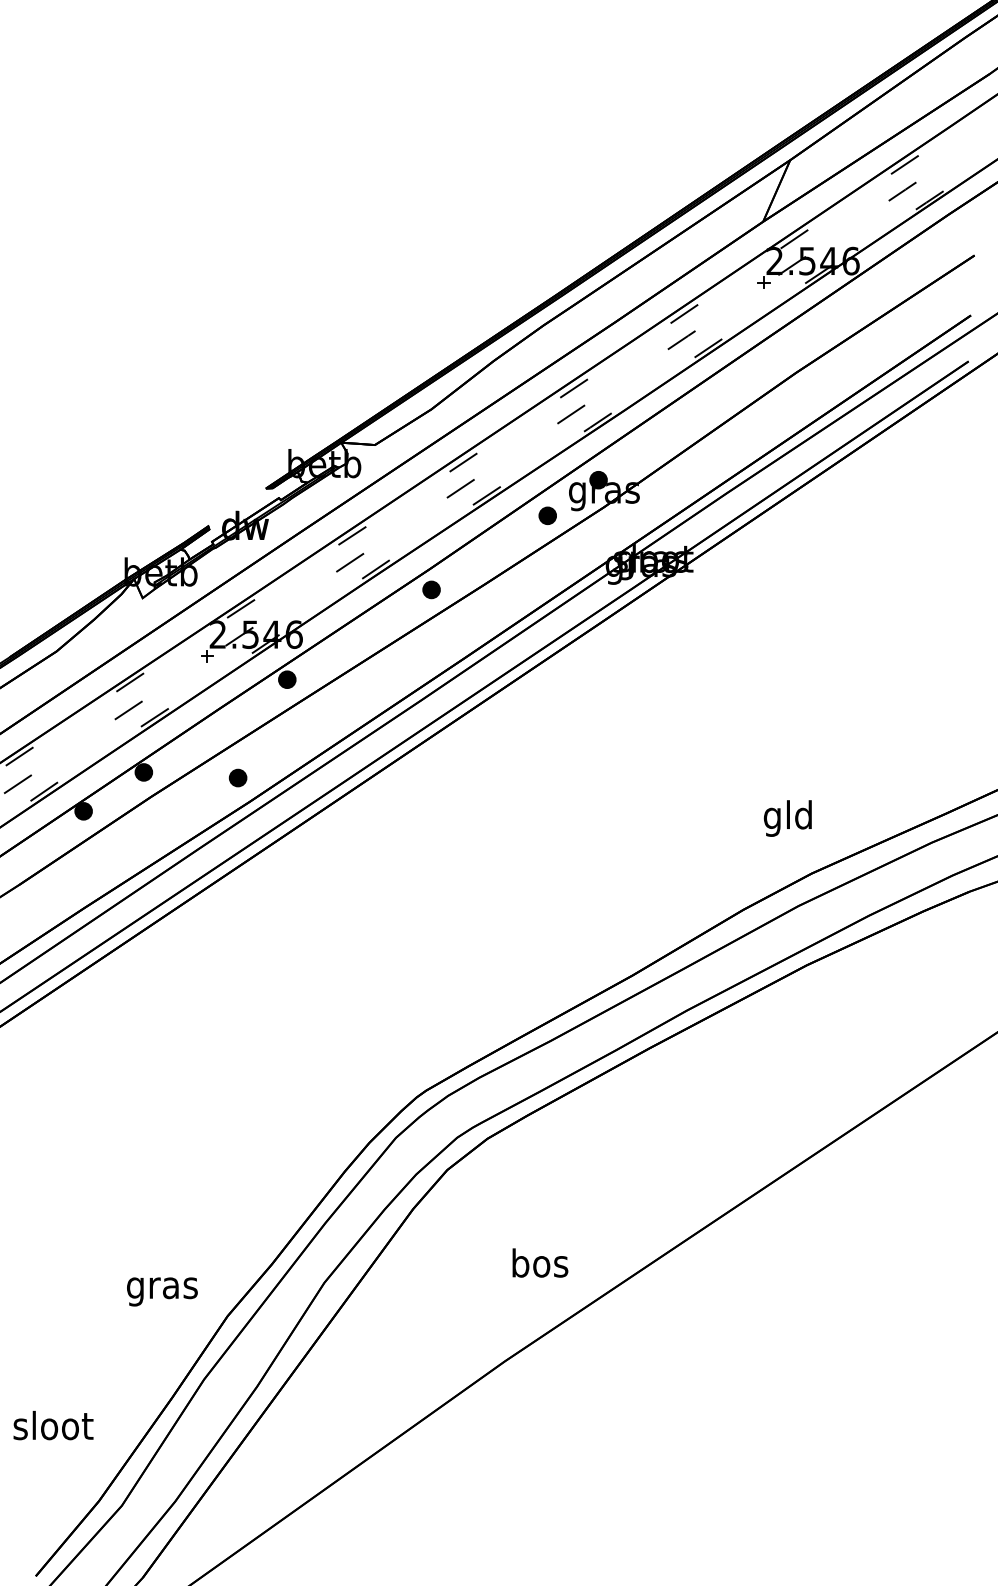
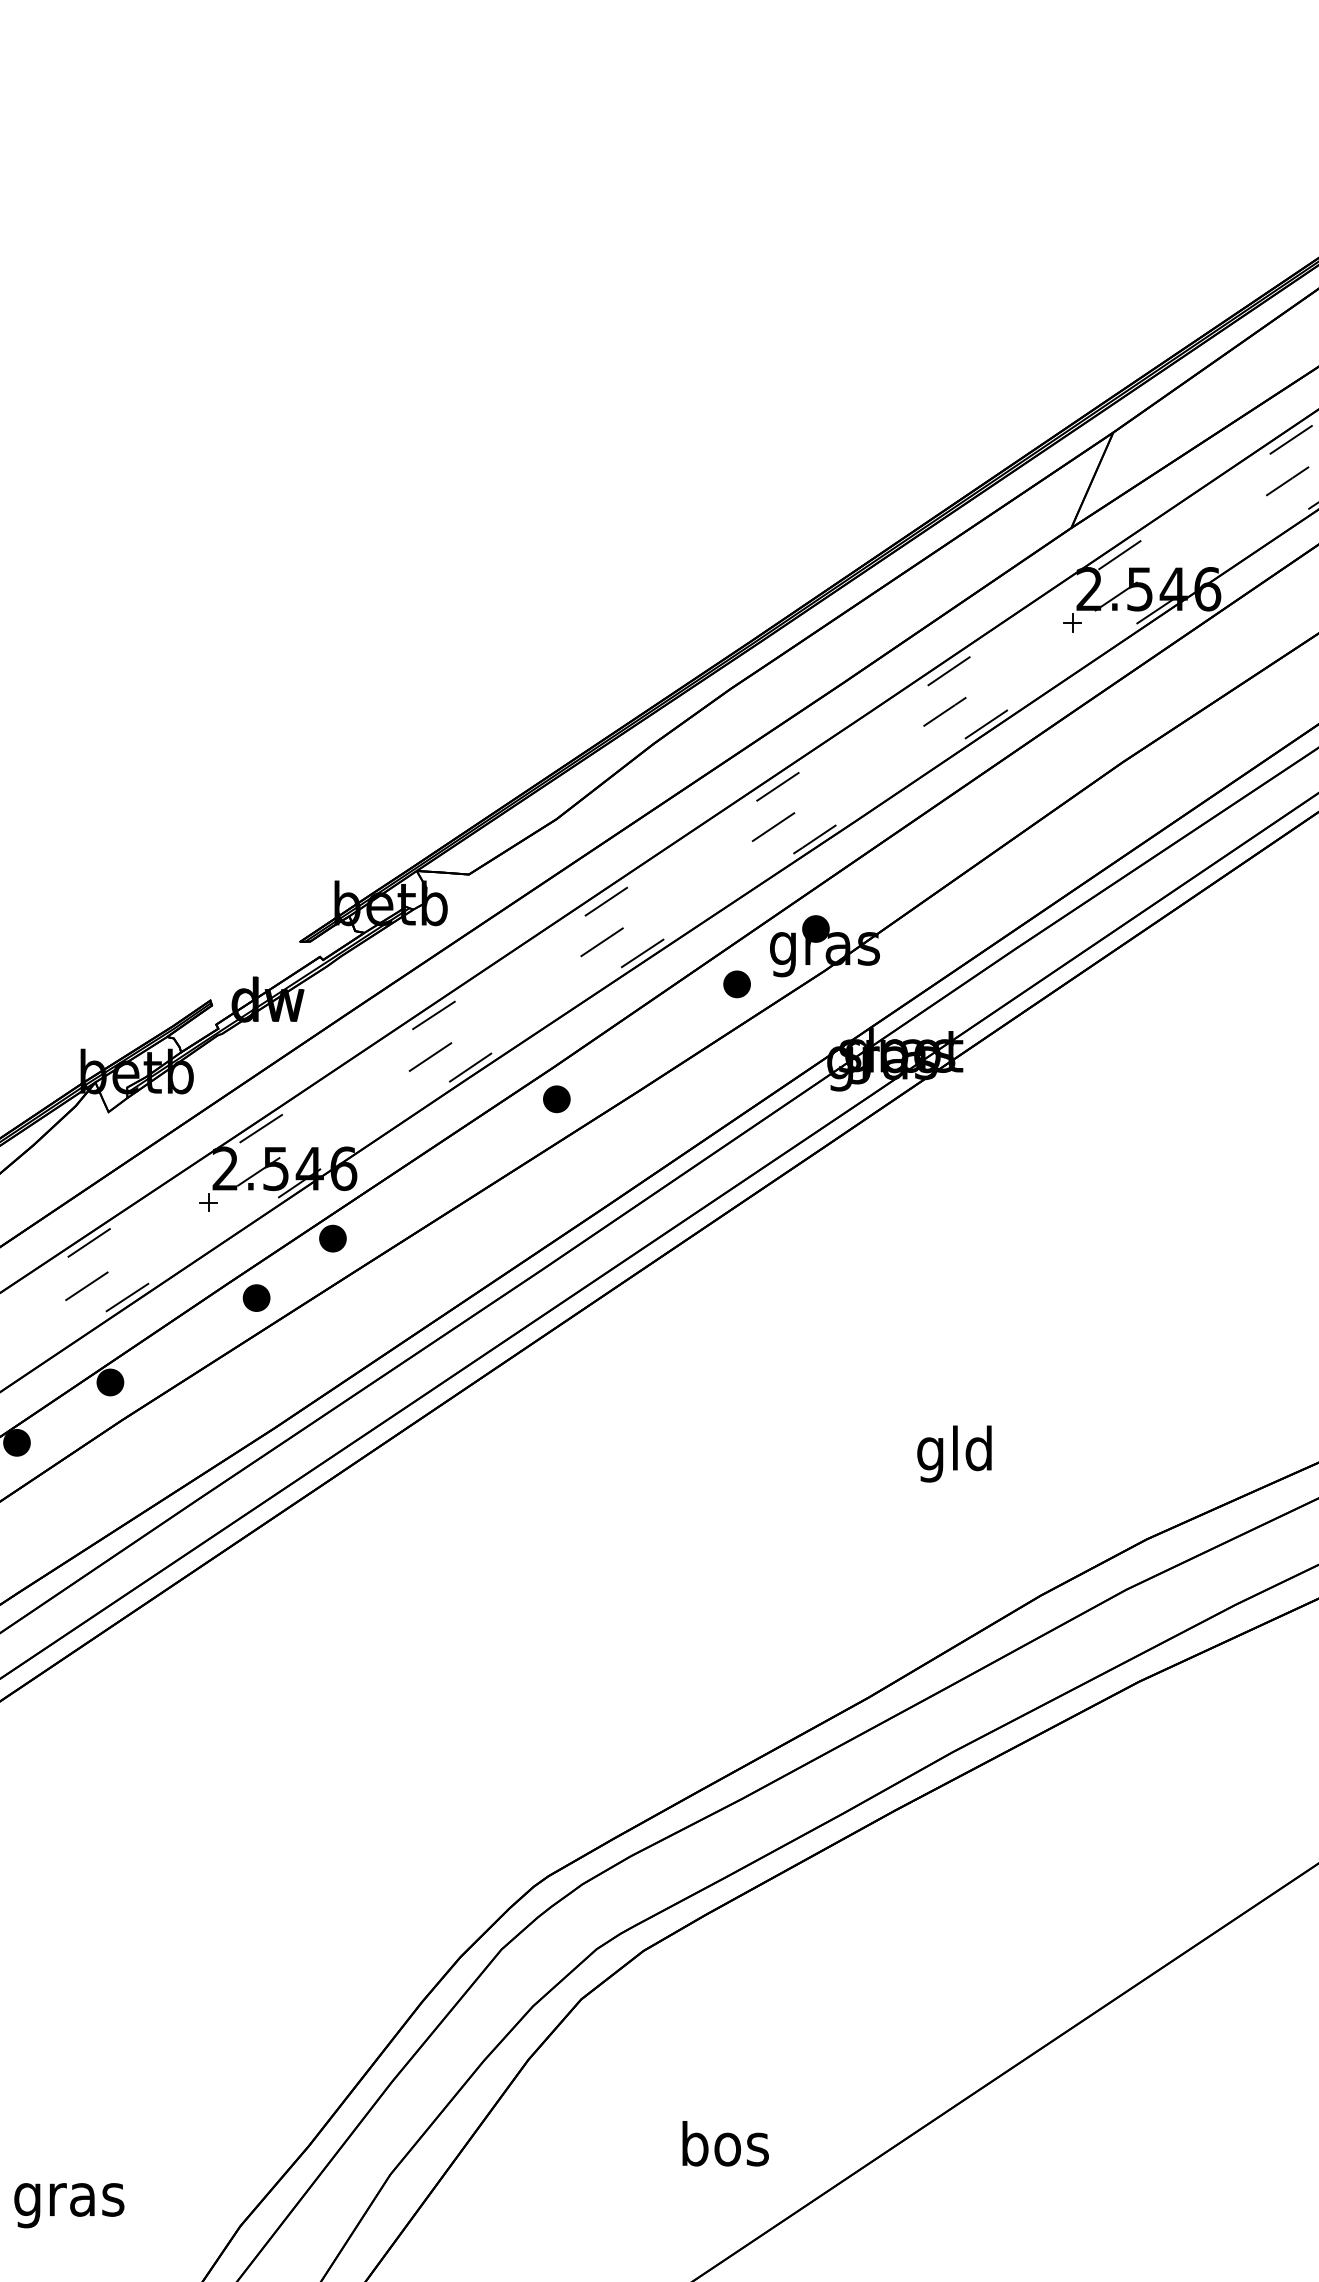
part: (237, 777) -> (255, 1297), moved
text: (787, 818) -> (953, 1453), moved
text: (162, 1291) -> (69, 2204), moved

